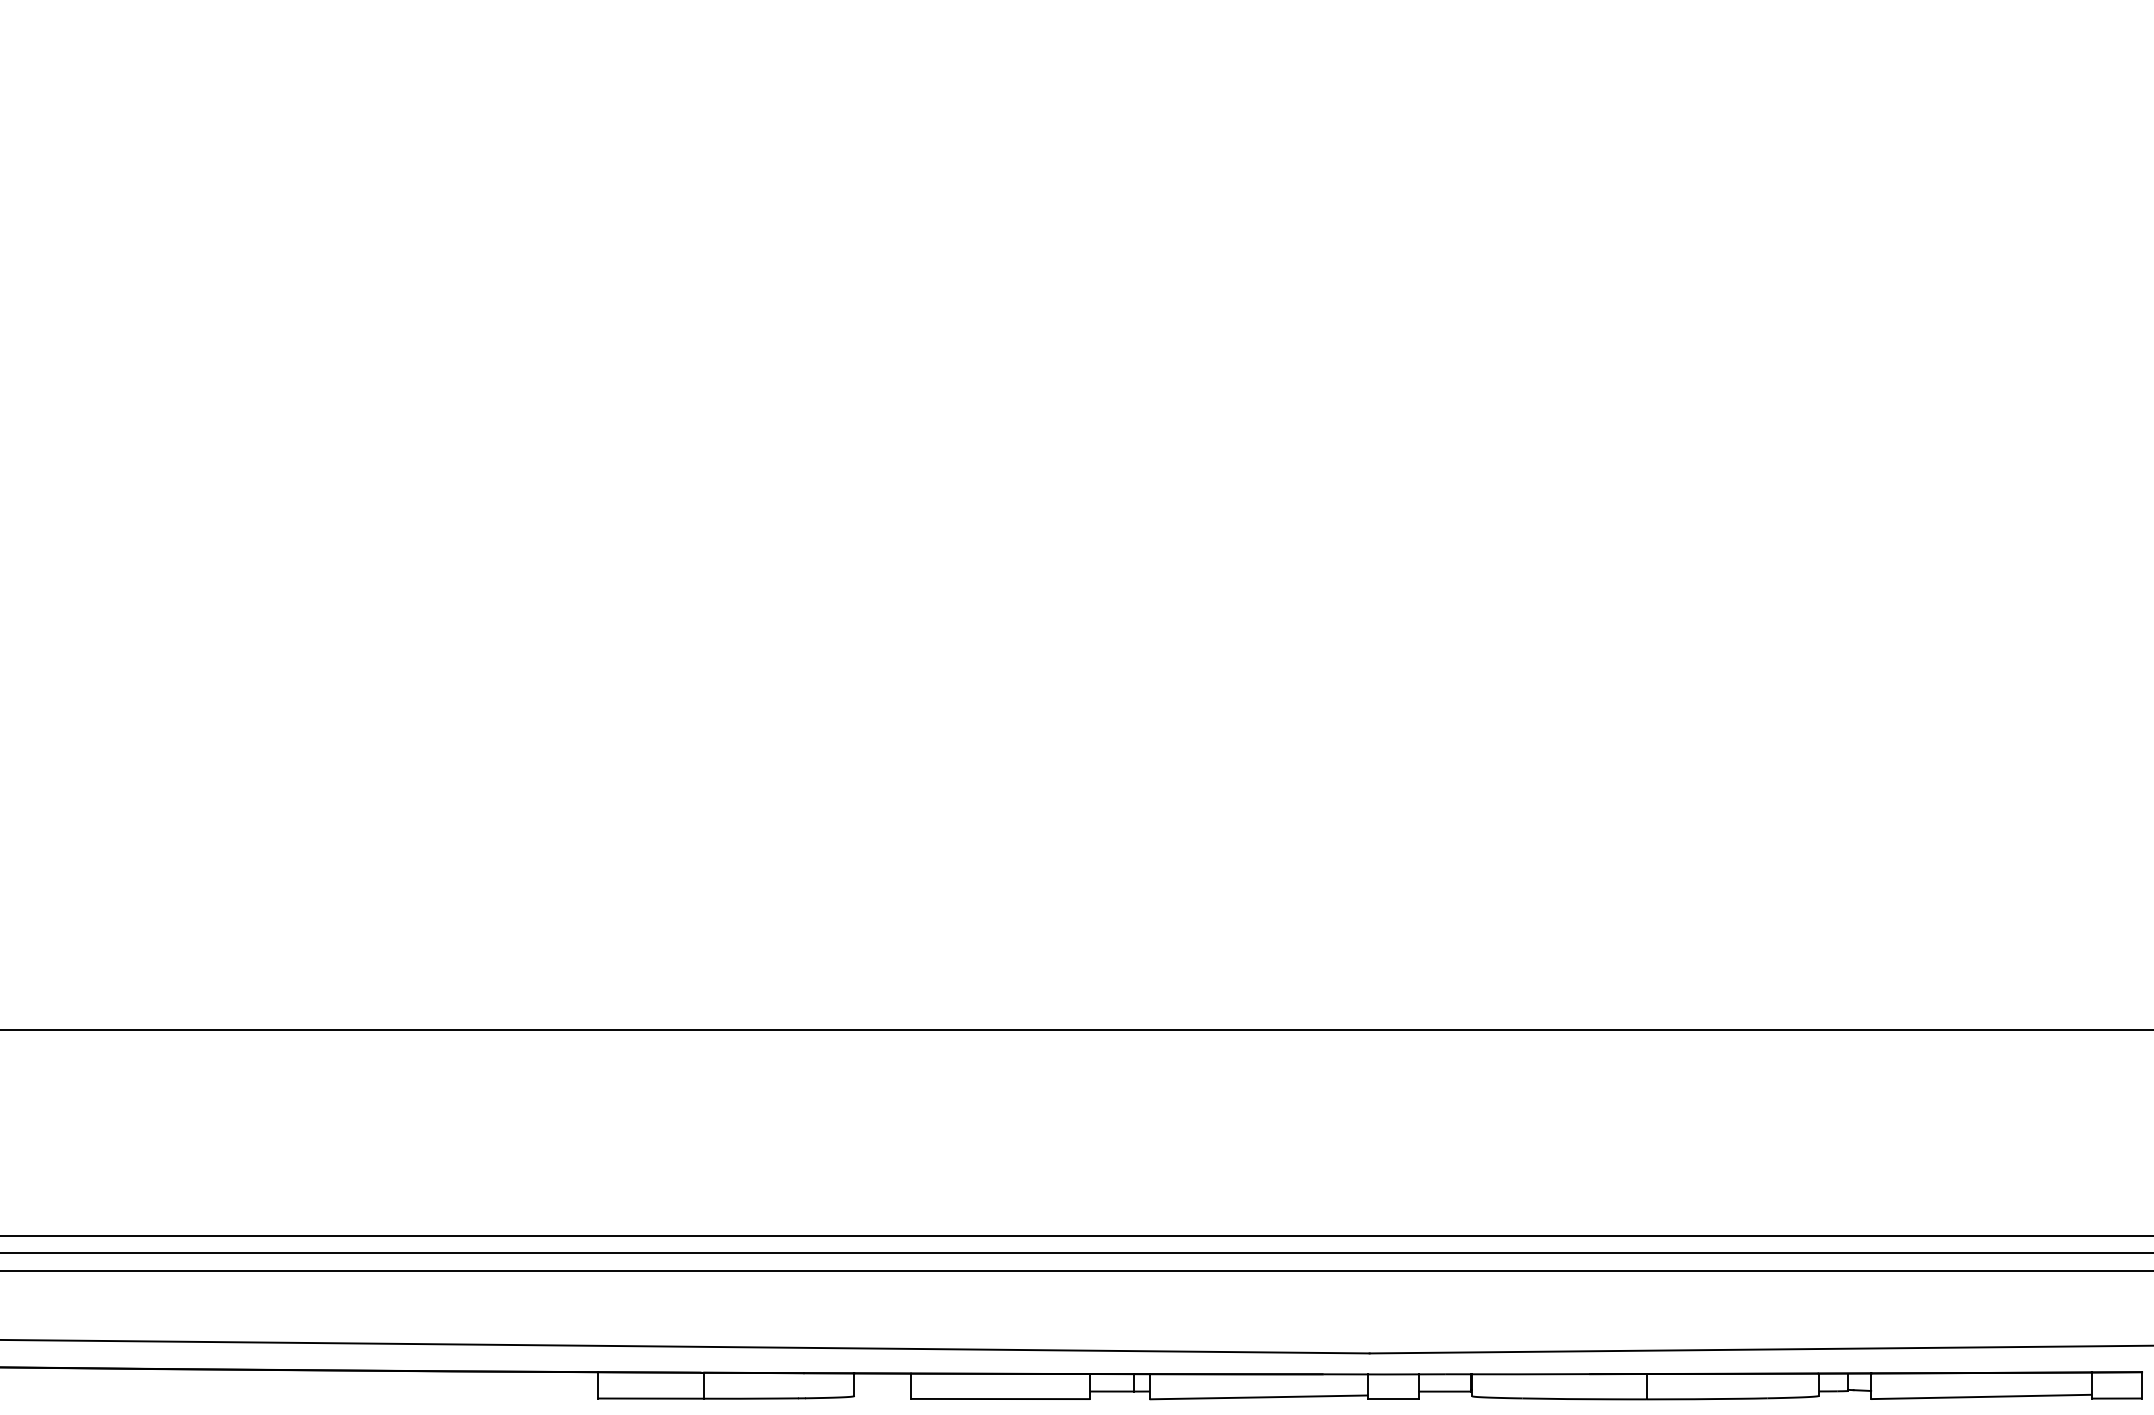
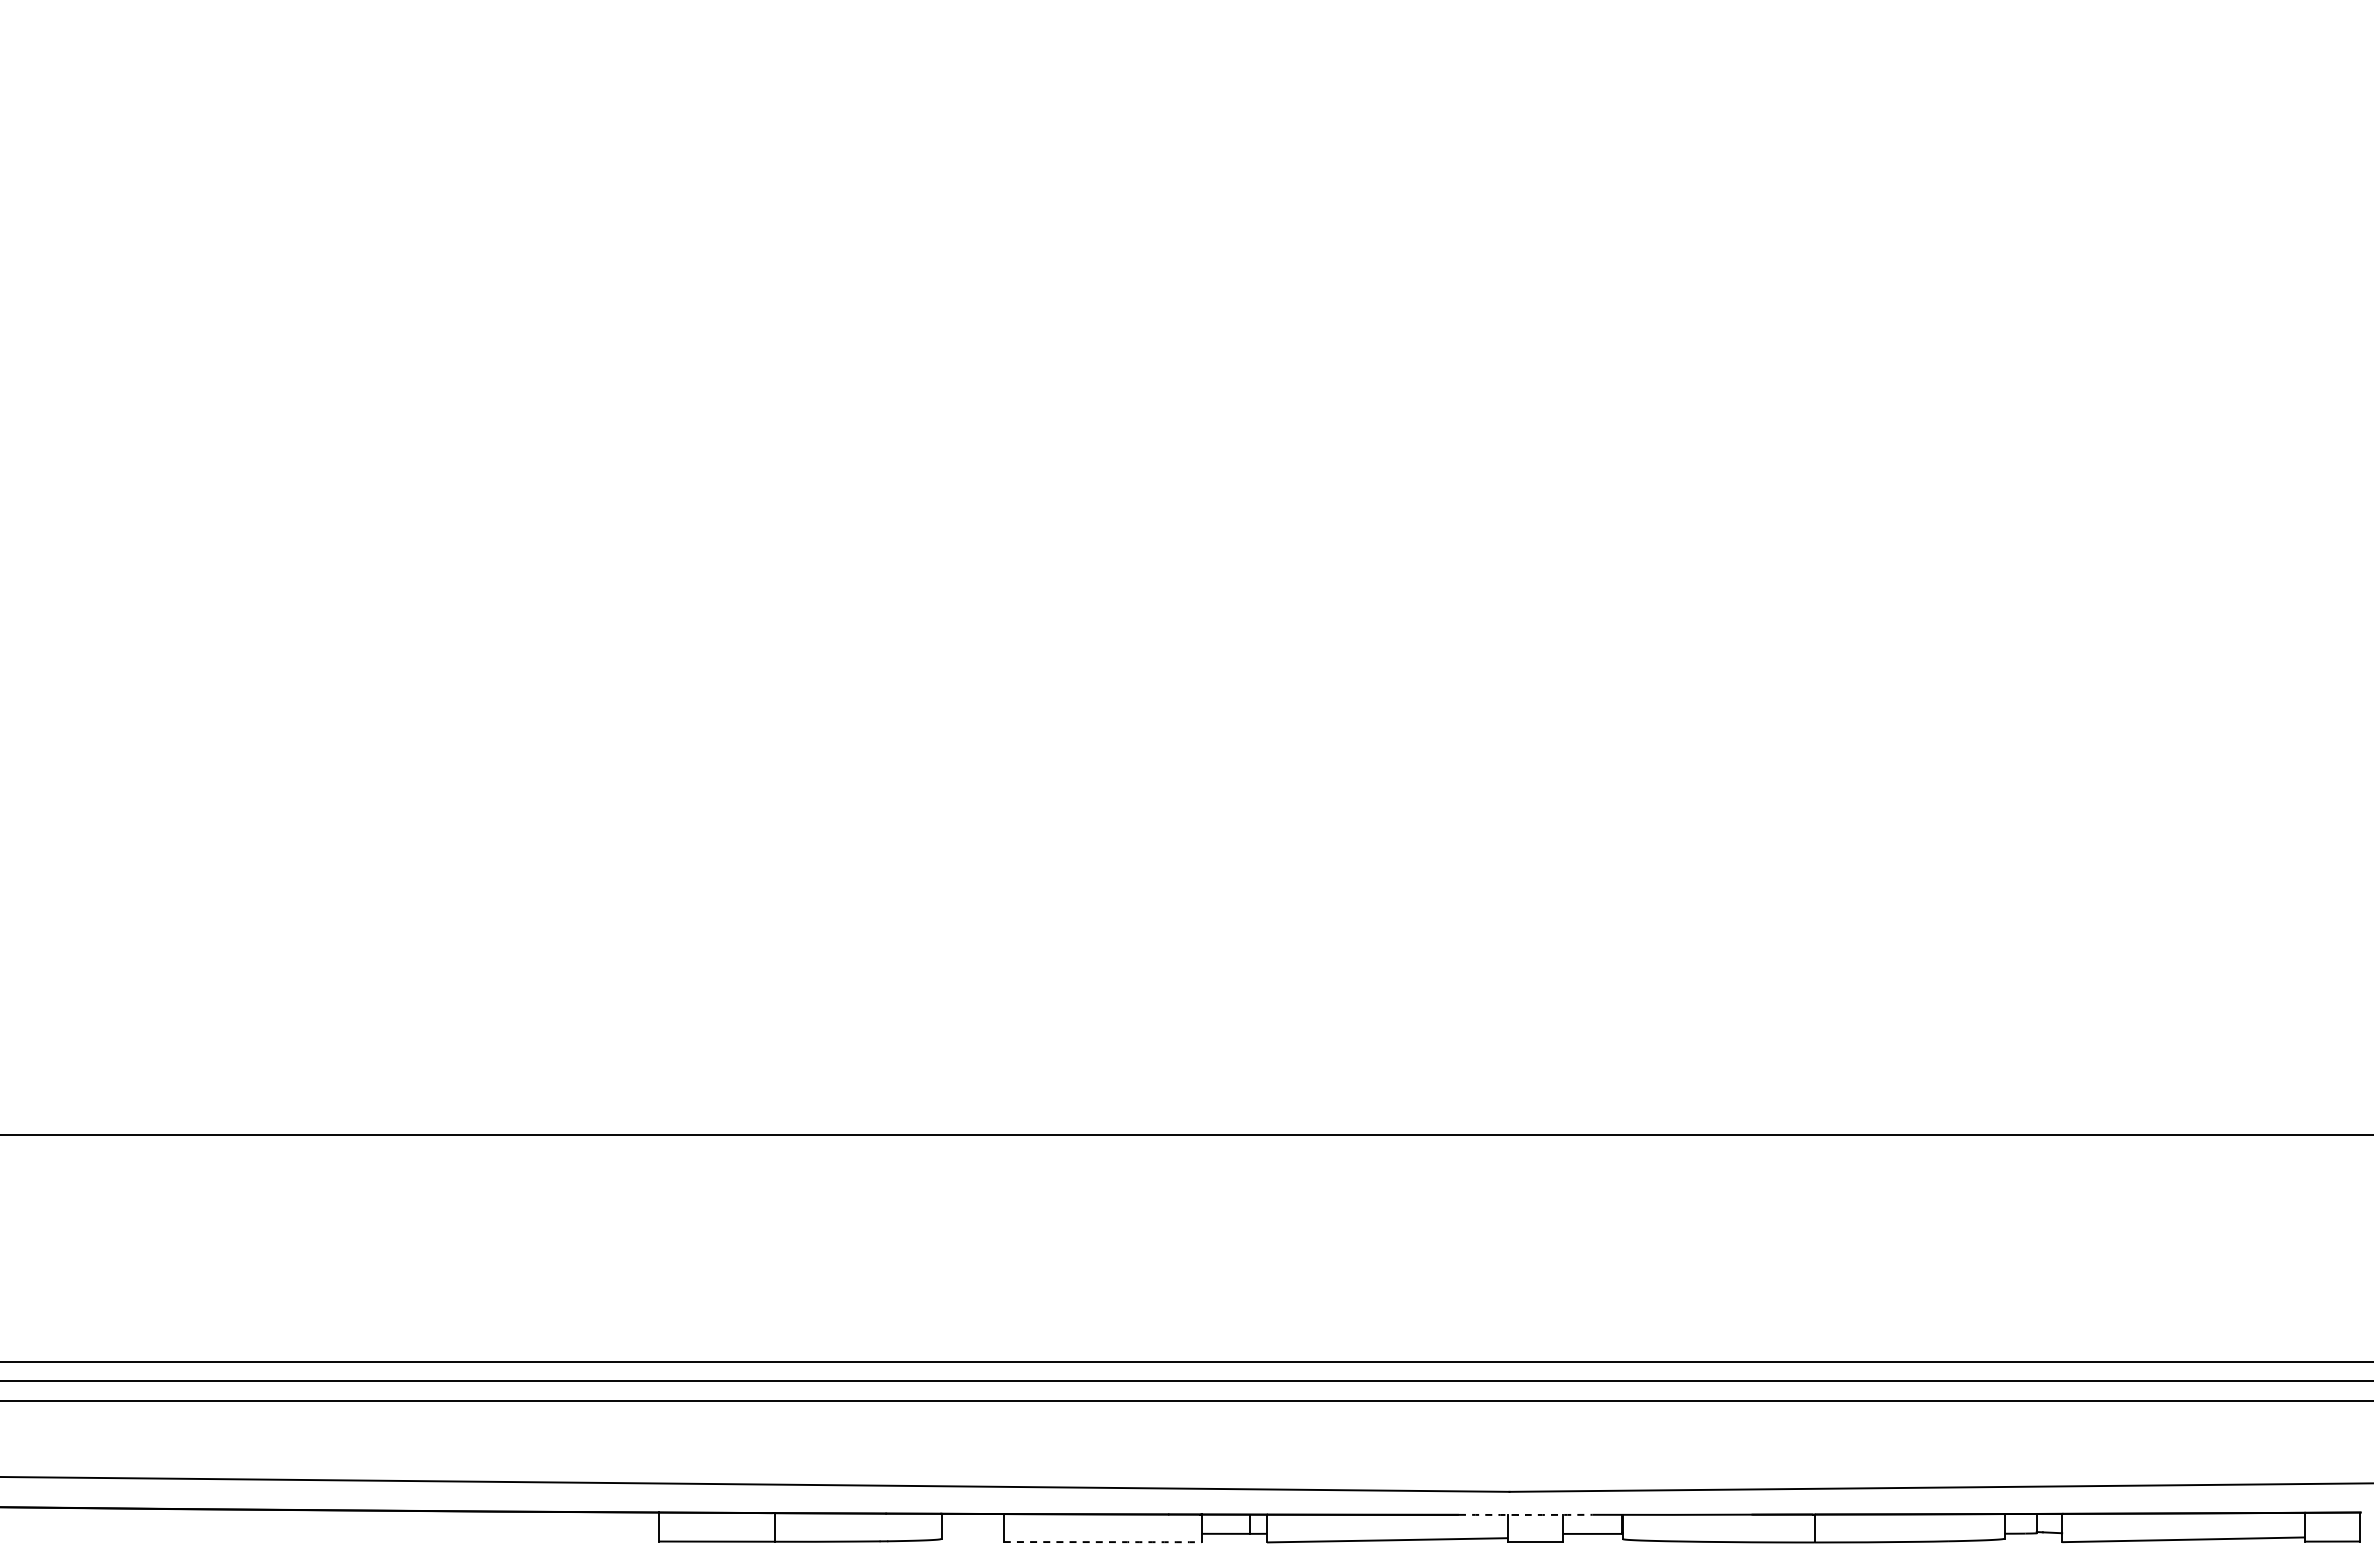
arc: (1384, 1373) -> (1525, 1514), solid -> dashed
arc: (1000, 1399) -> (1102, 1542), solid -> dashed

